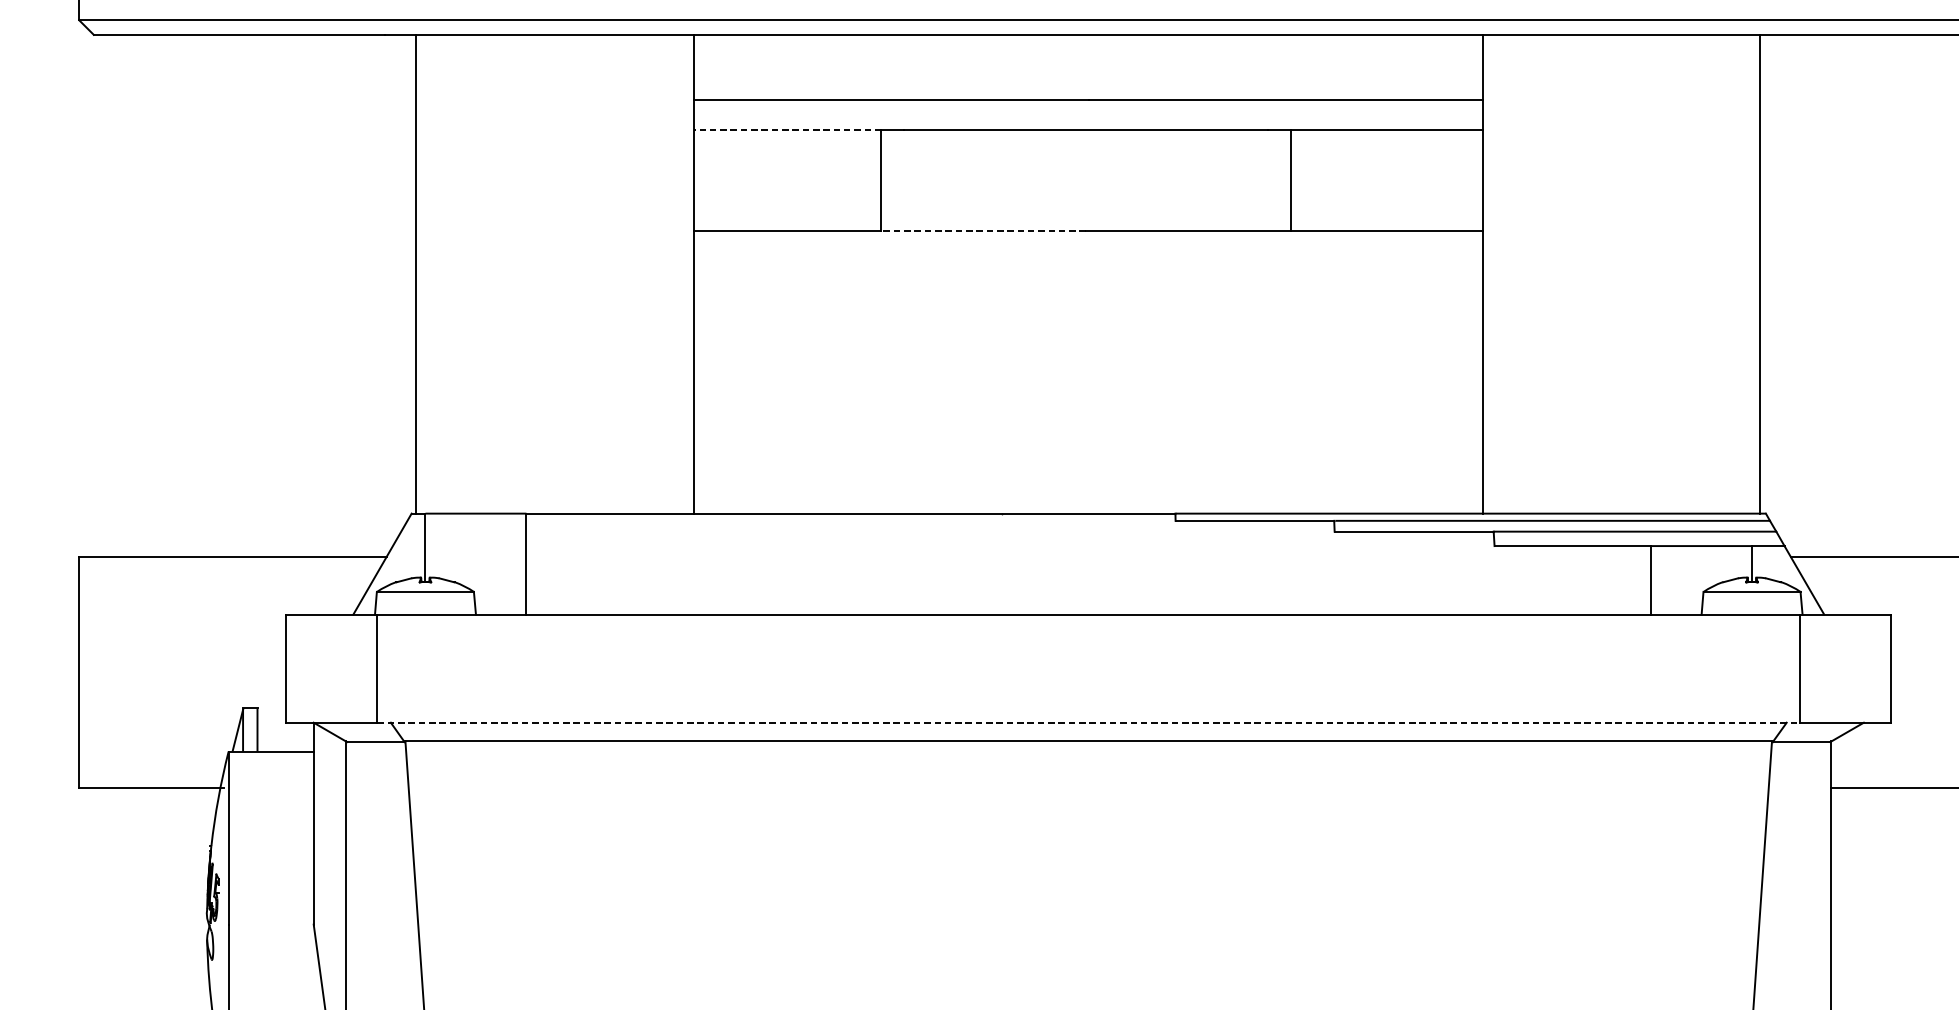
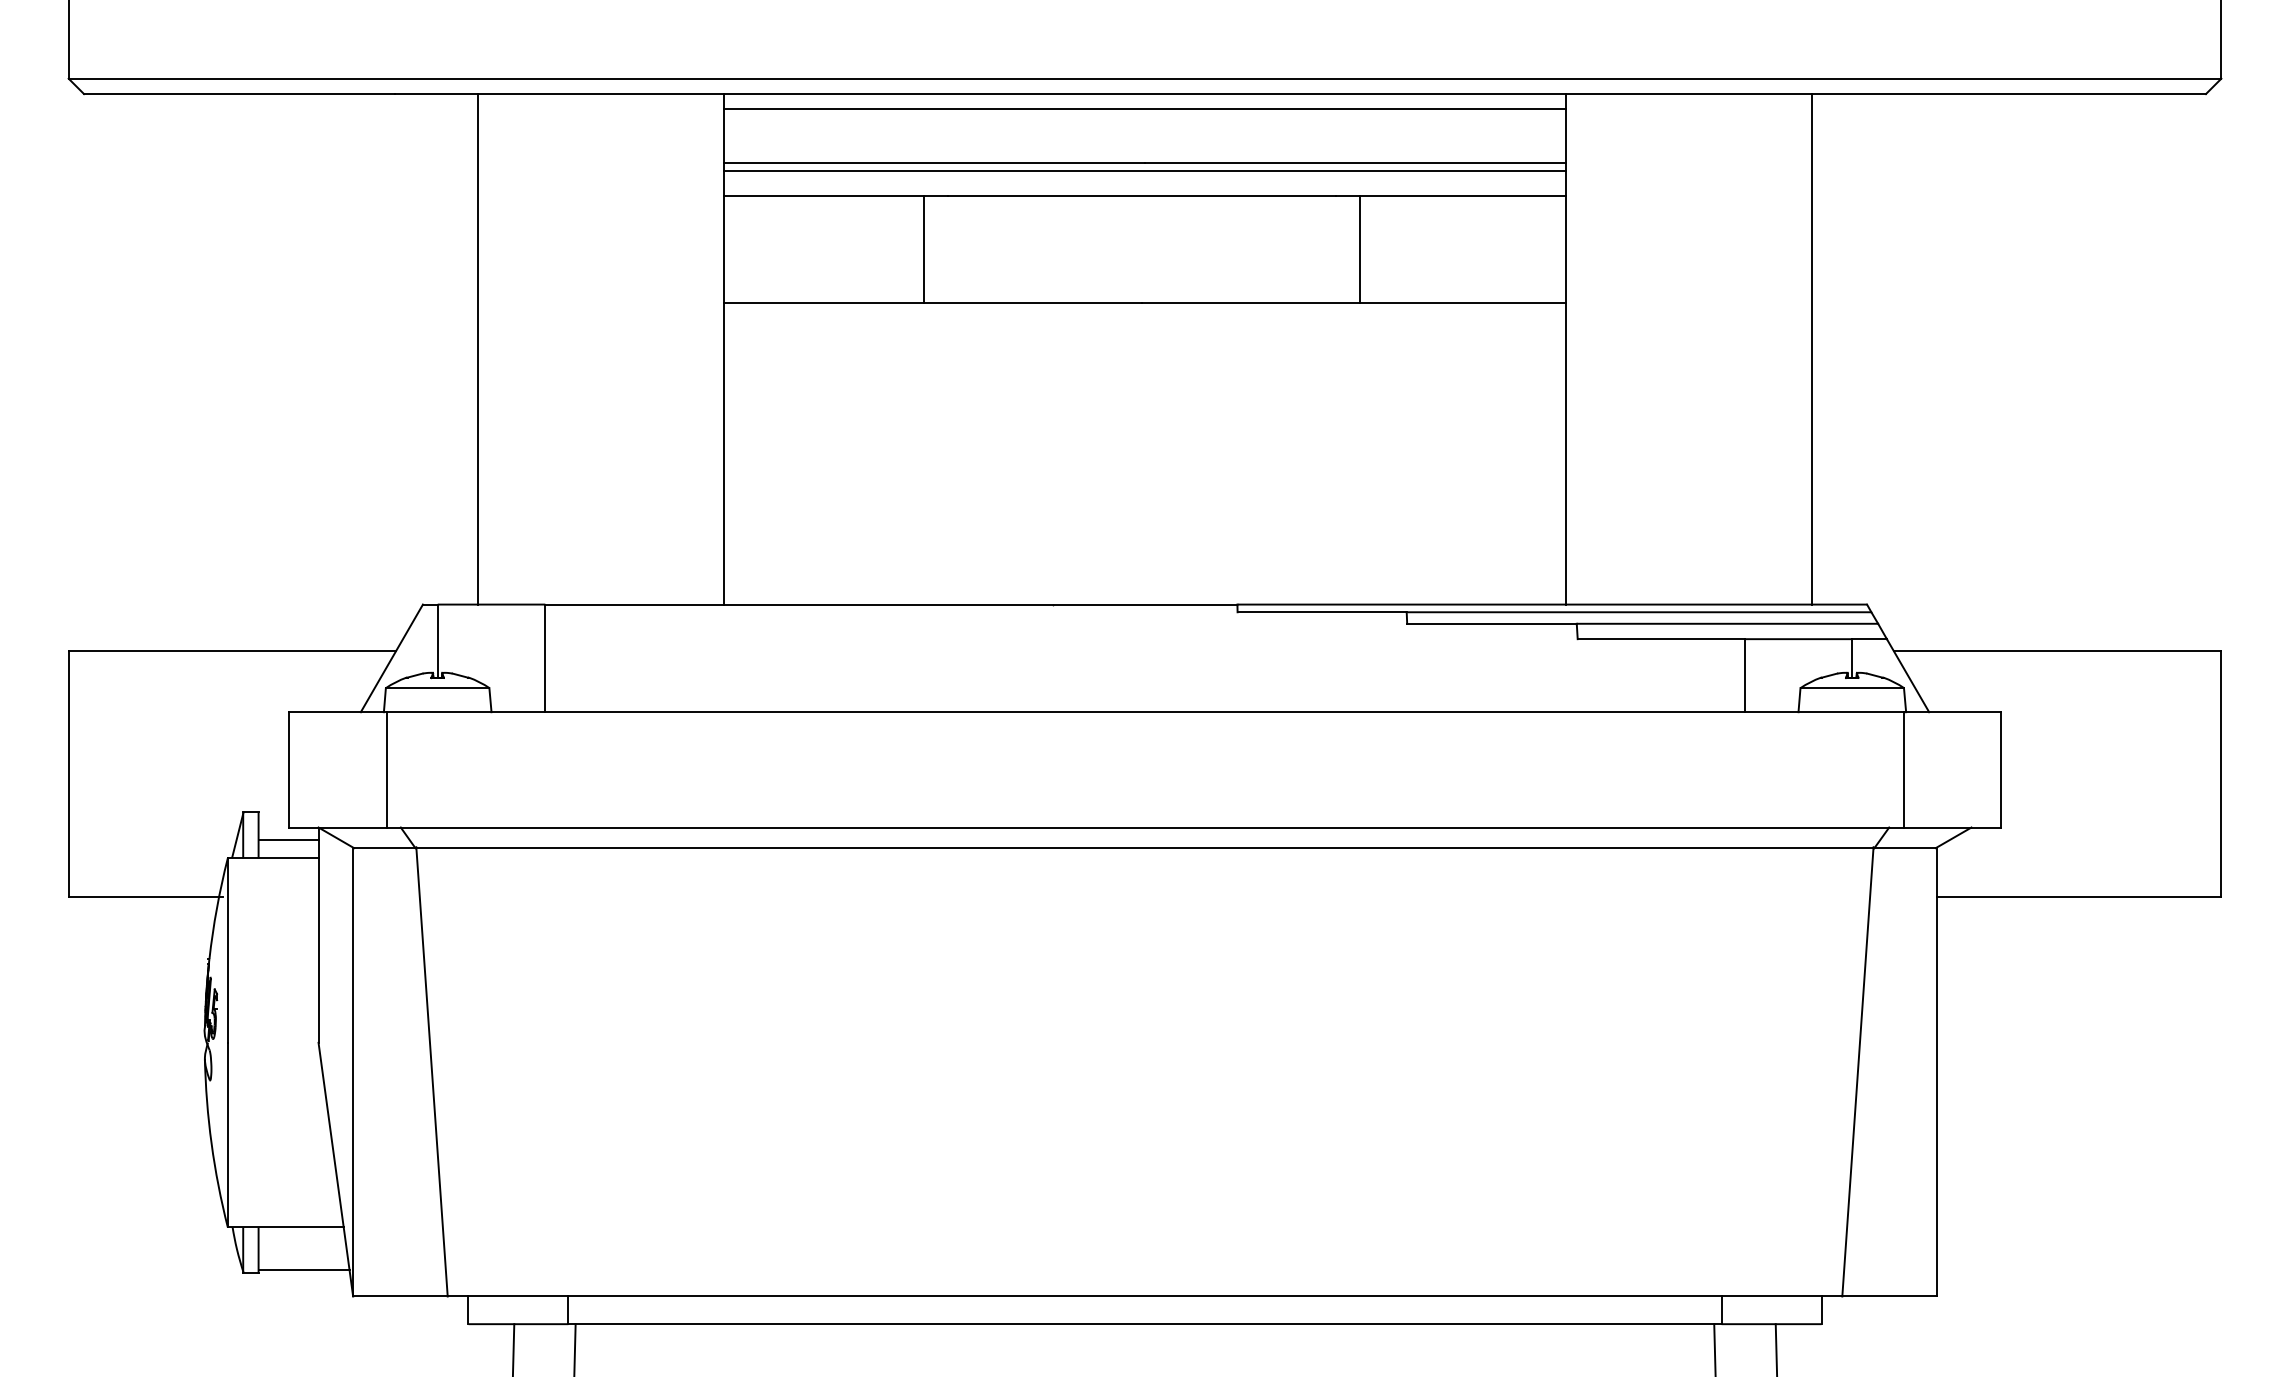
line: (1088, 49) -> (1144, 109), added
line: (1088, 106) -> (1144, 170), added
line: (788, 130) -> (824, 195), dashed -> solid
line: (983, 231) -> (1032, 303), dashed -> solid
line: (415, 274) -> (478, 349), moved
line: (1759, 274) -> (1811, 349), moved
line: (1089, 722) -> (1145, 827), dashed -> solid
line: (285, 733) -> (288, 839), added

